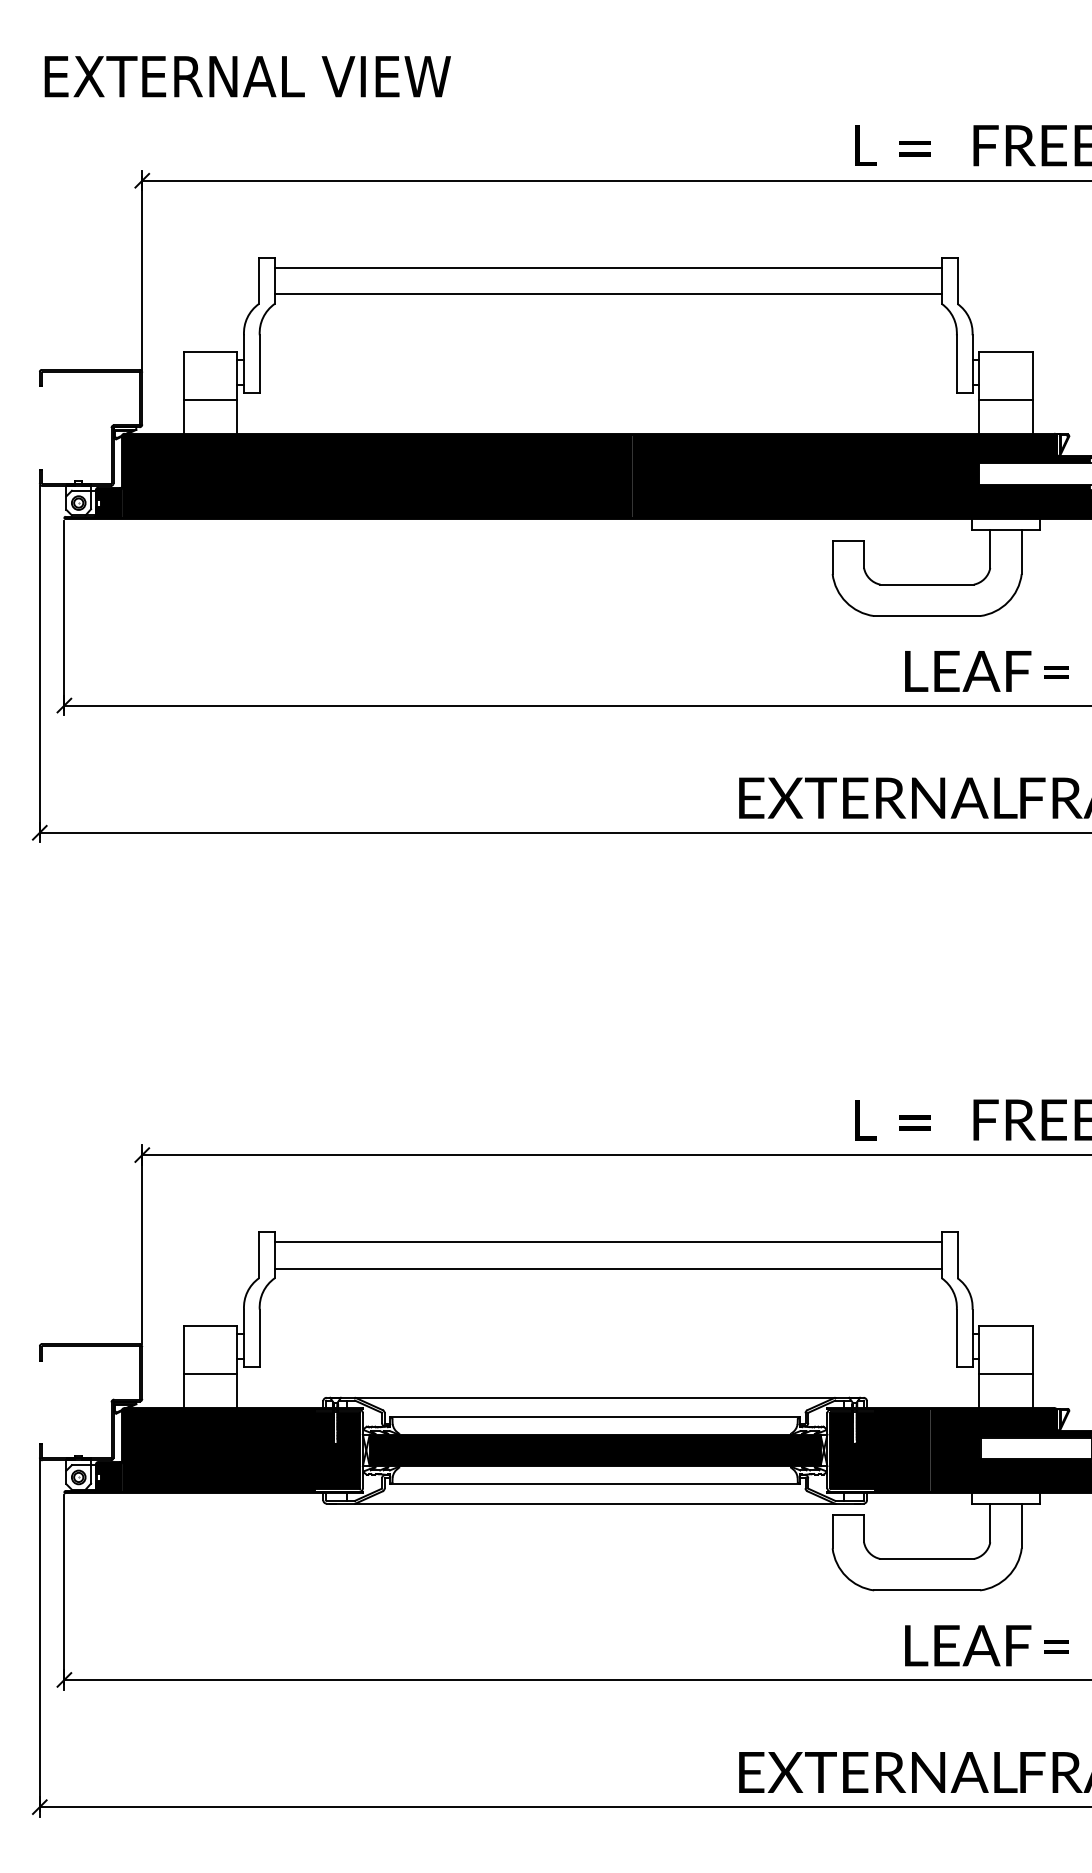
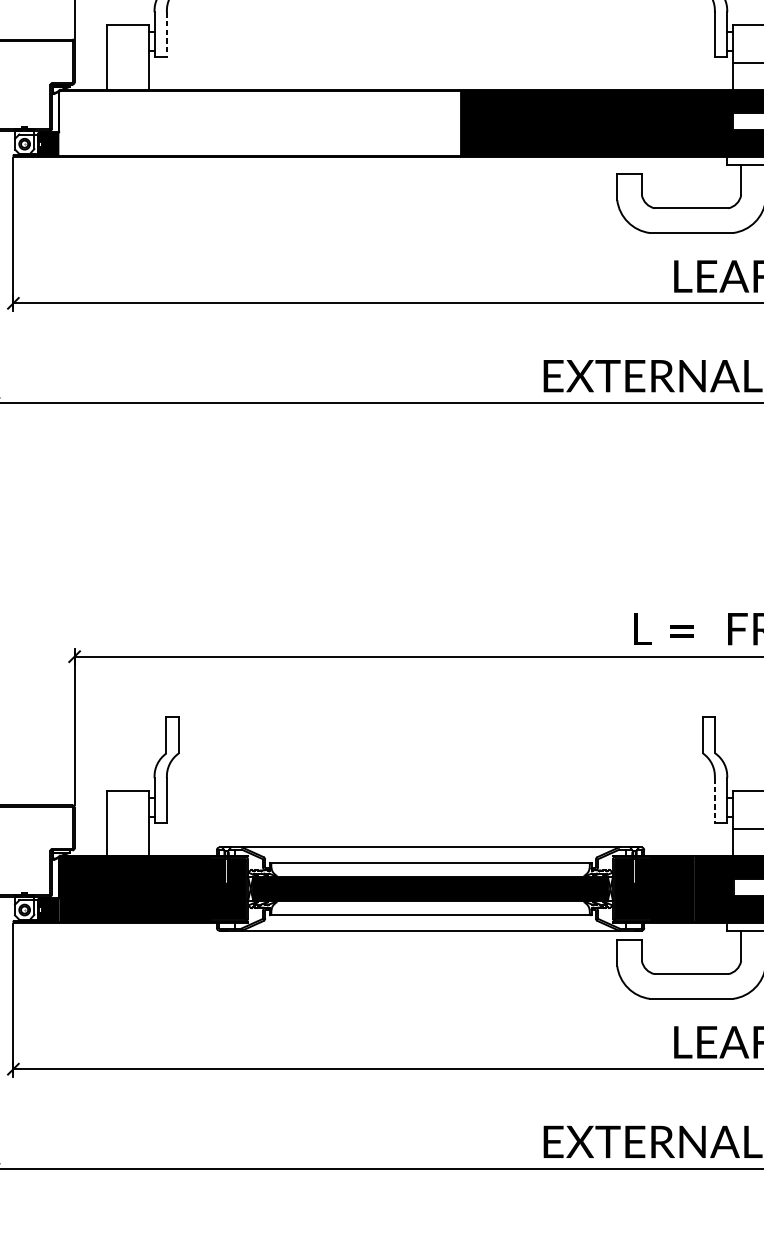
line: (259, 364) -> (166, 35), solid -> dashed
line: (210, 399) -> (128, 62), removed
fill: (377, 475) -> (259, 122), removed
line: (607, 1242) -> (440, 725), removed
line: (607, 1268) -> (440, 745), removed
line: (956, 1338) -> (714, 800), solid -> dashed
line: (210, 1373) -> (128, 828), removed

